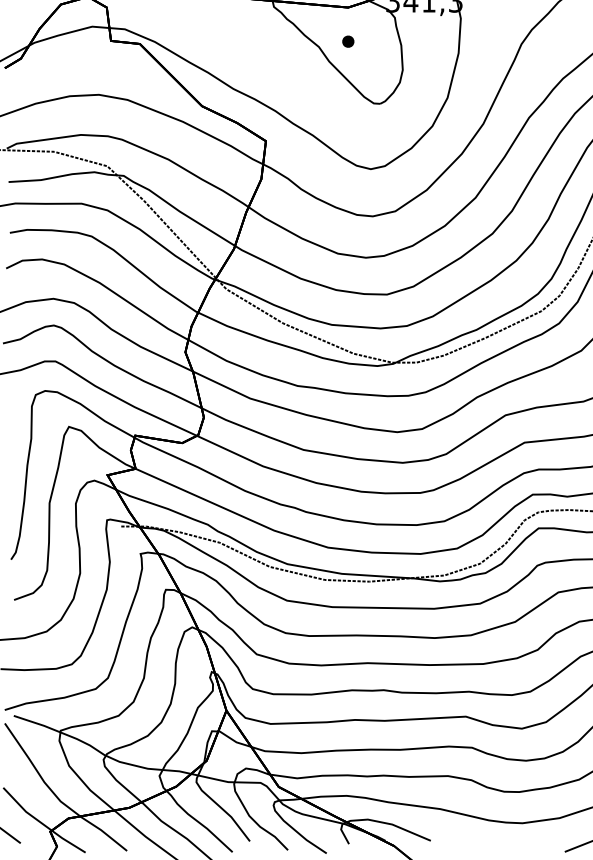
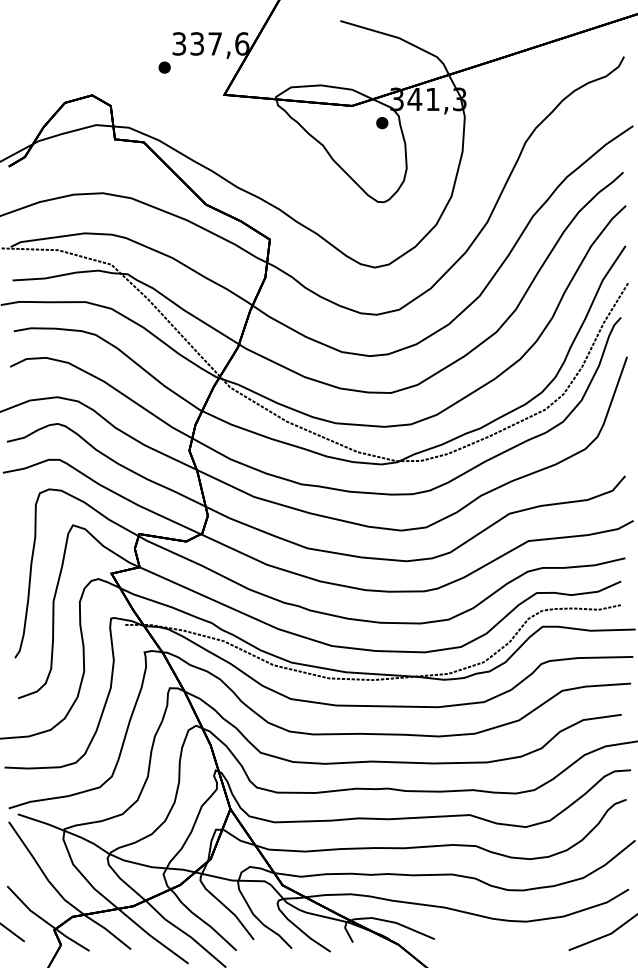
part: (348, 42) -> (382, 123), moved

